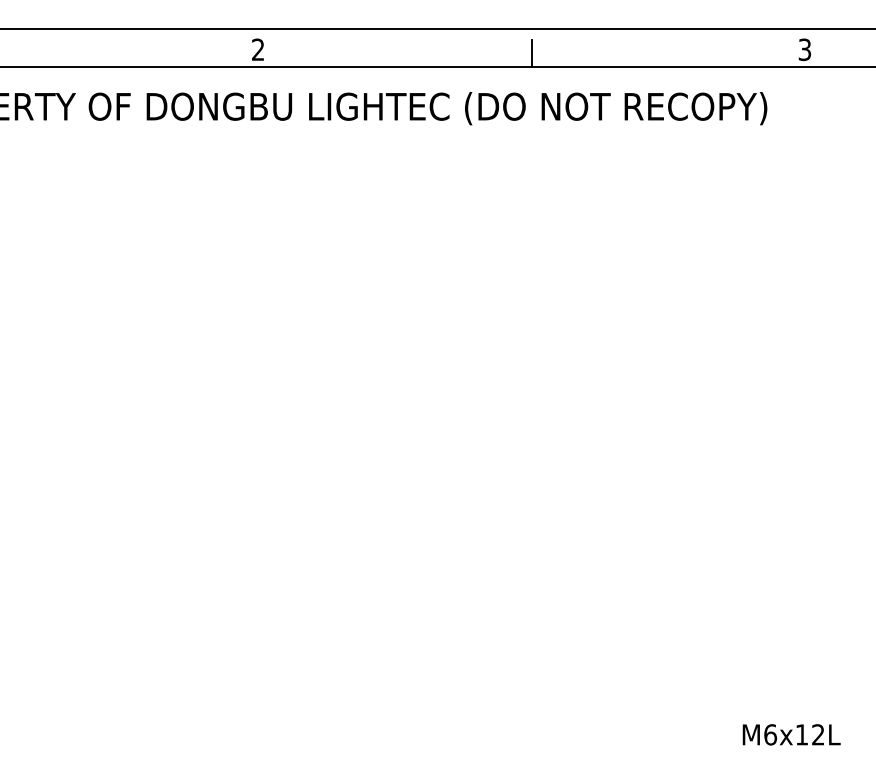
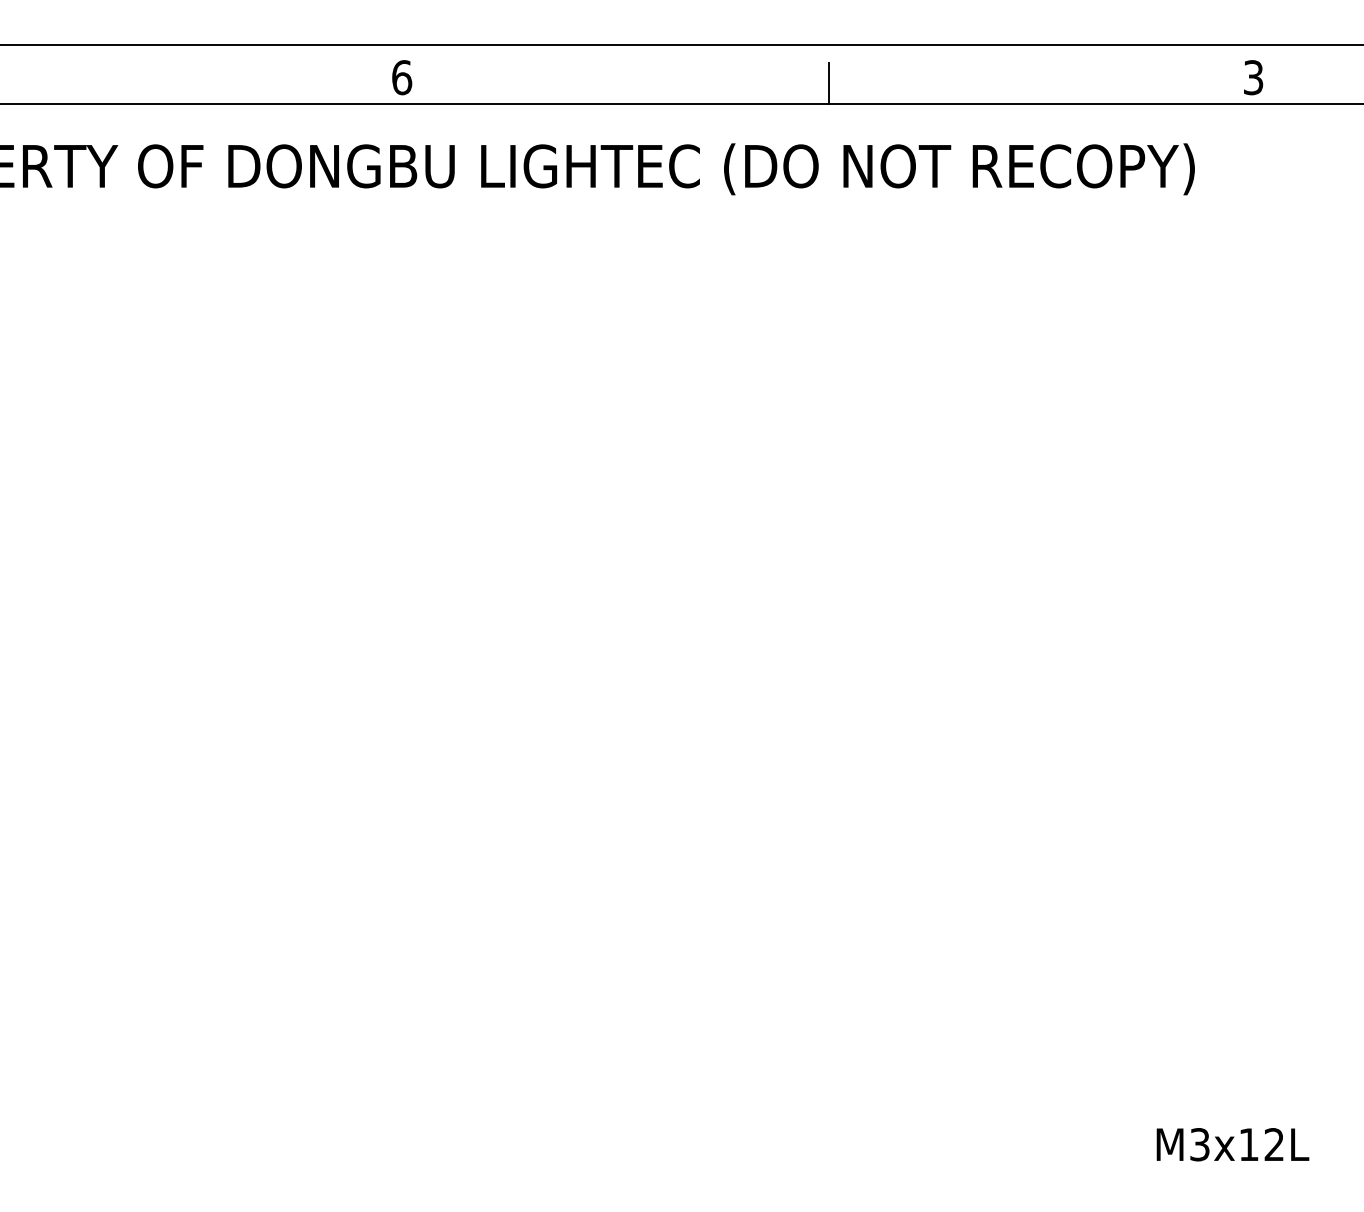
text: (258, 49) -> (402, 77), 2 -> 6
text: (770, 734) -> (1199, 1144), M6x12L -> M3x12L

